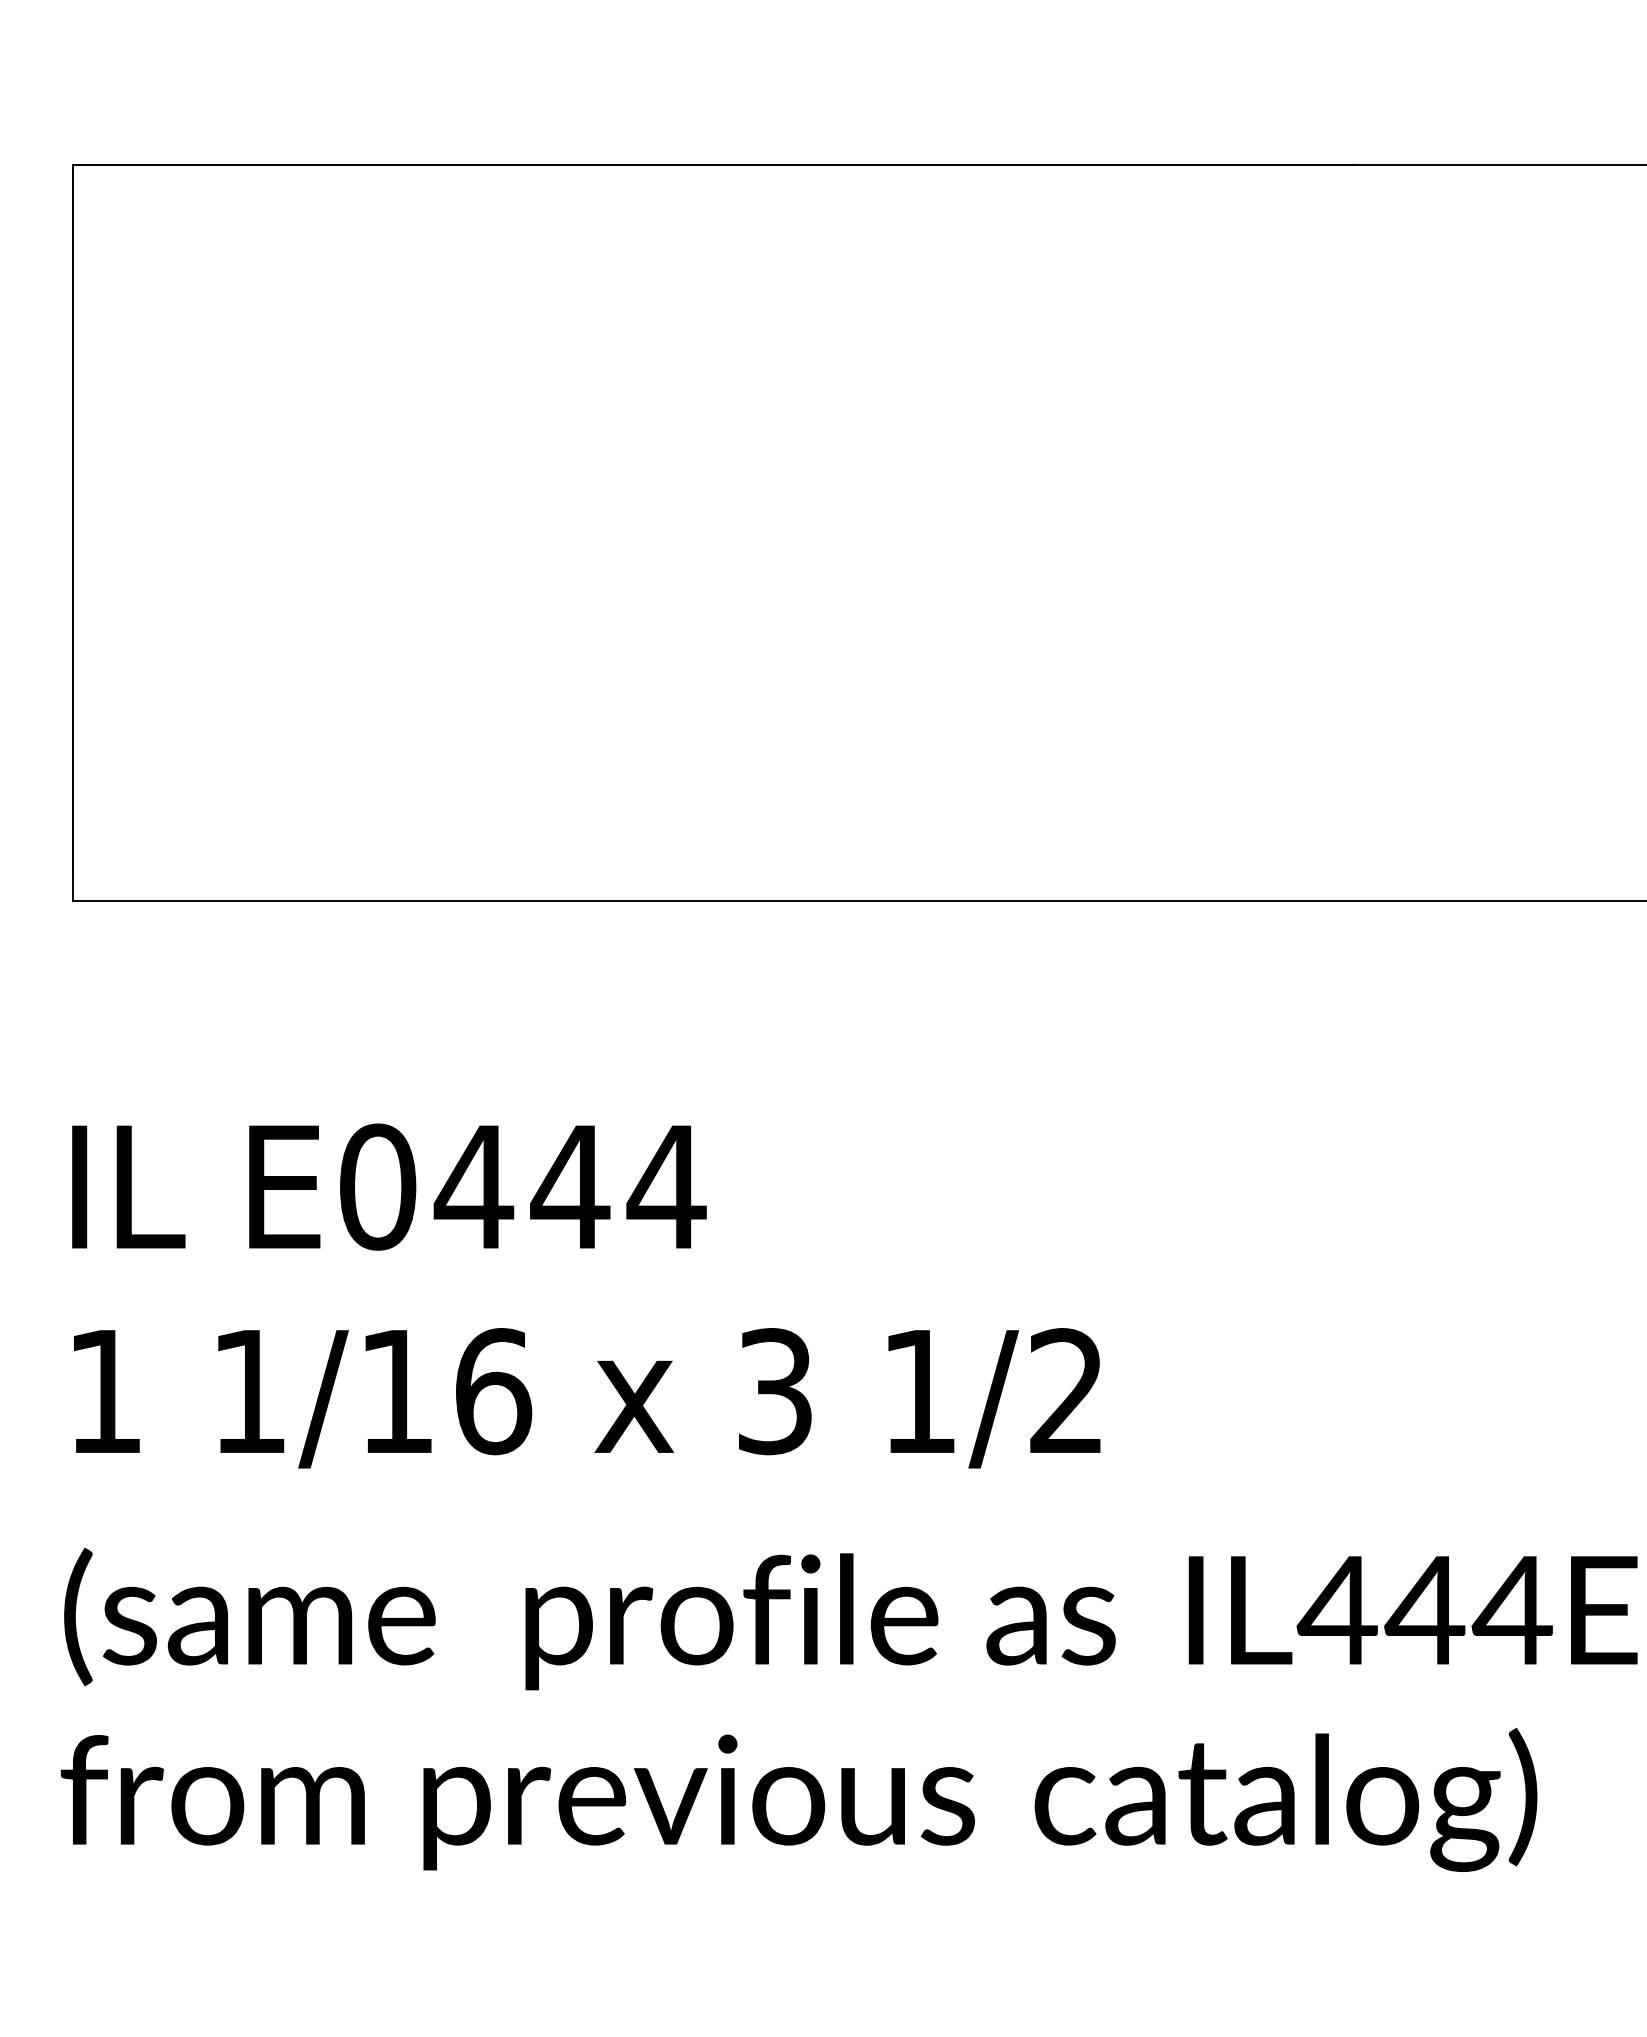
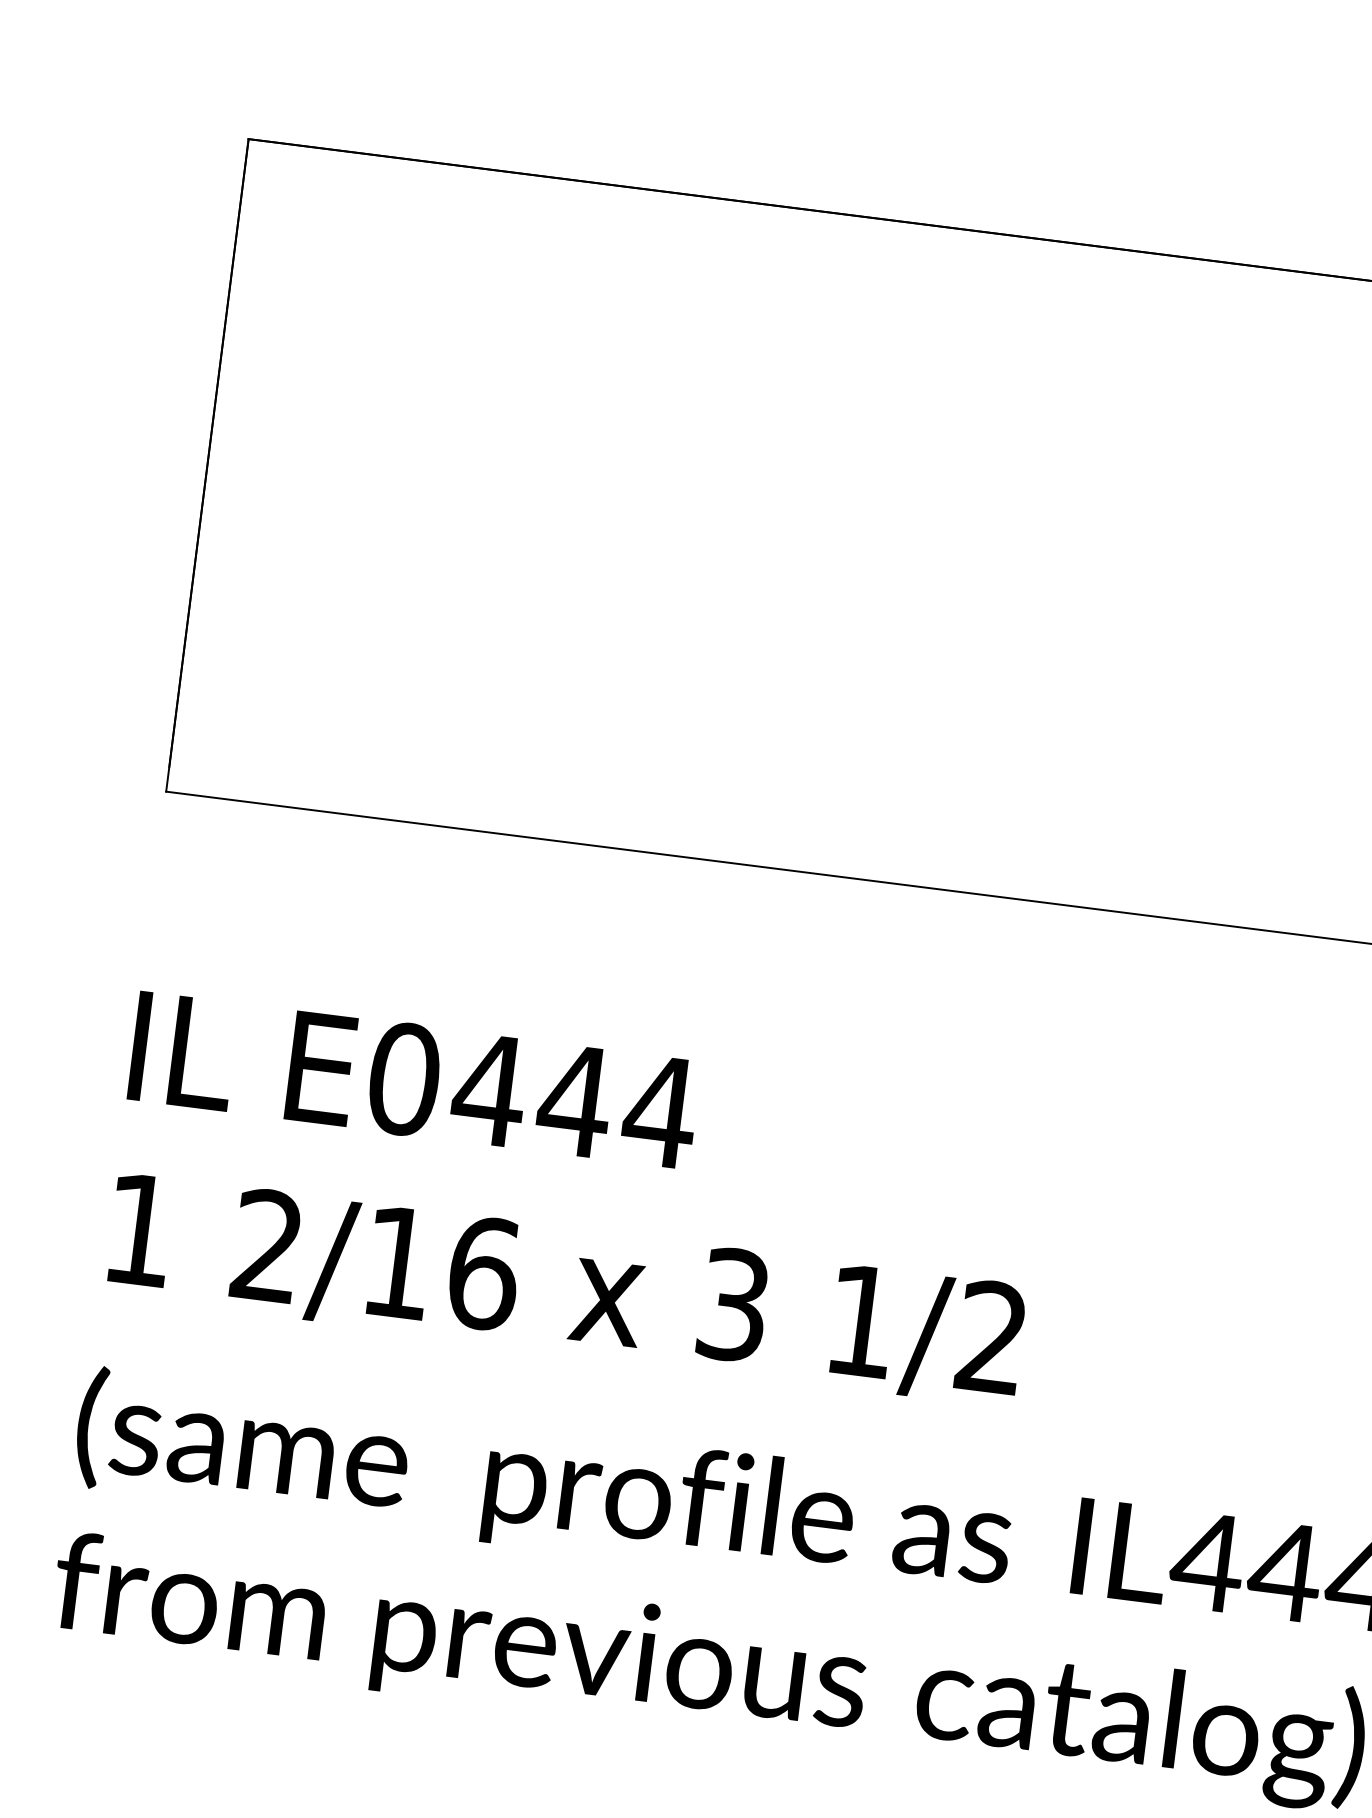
text: (248, 1390) -> (266, 1245), 1/16 -> 2/16

